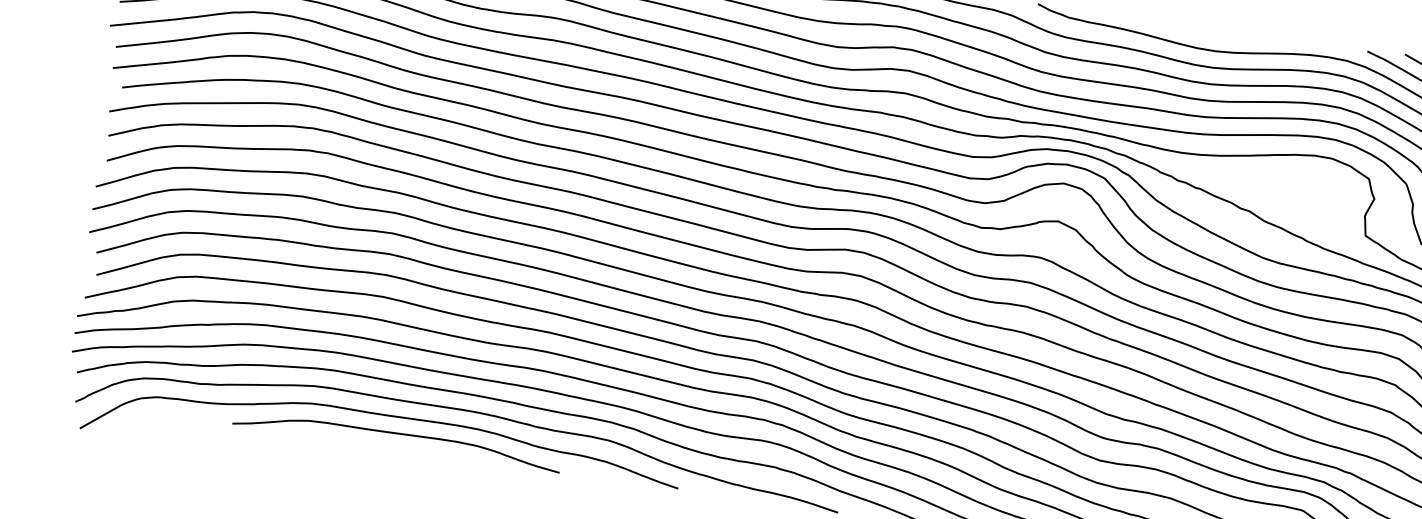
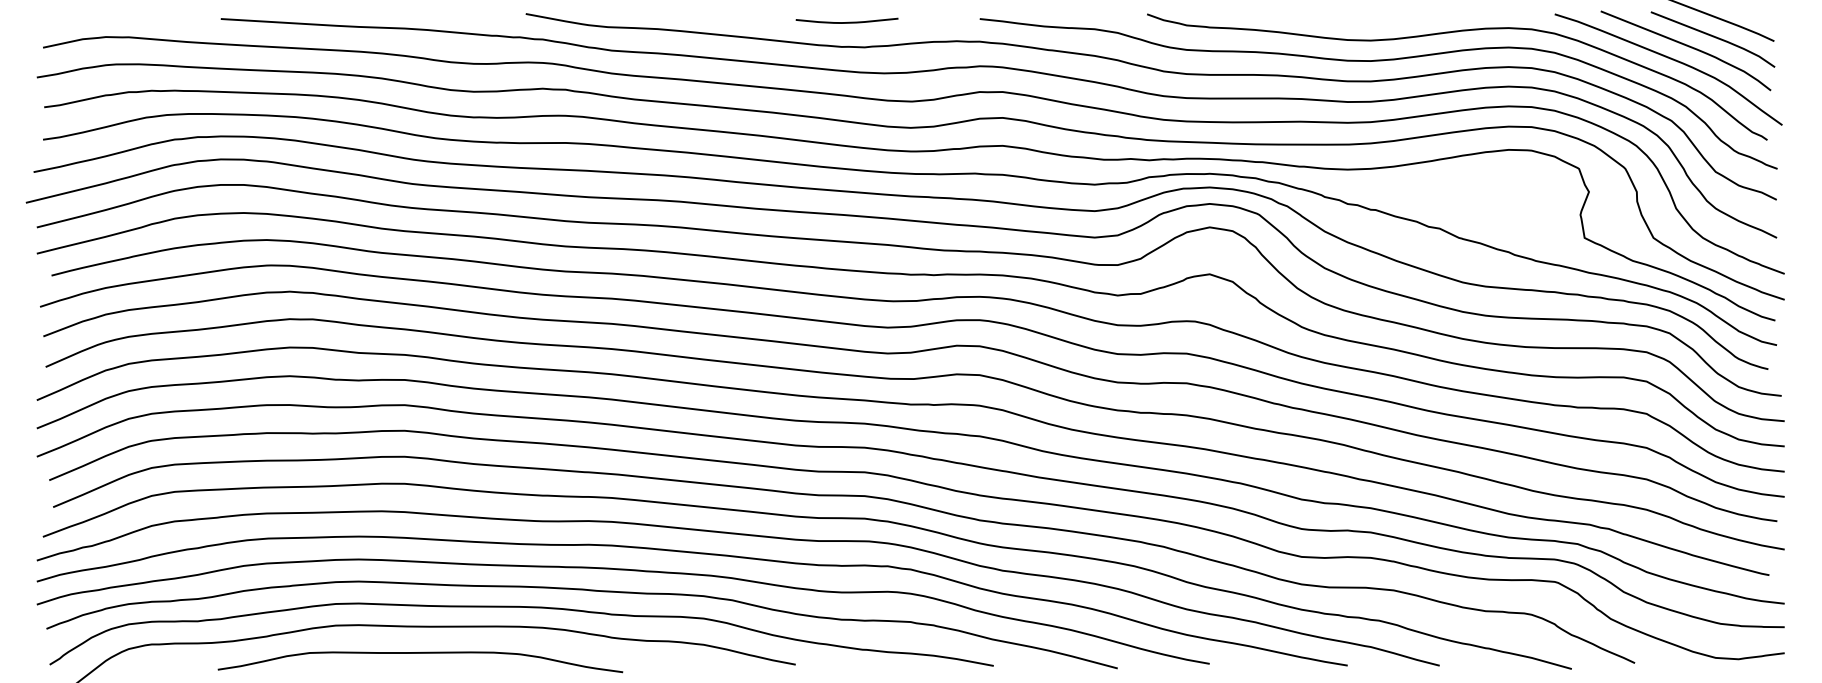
curve: (398, 434) -> (420, 653), moved

